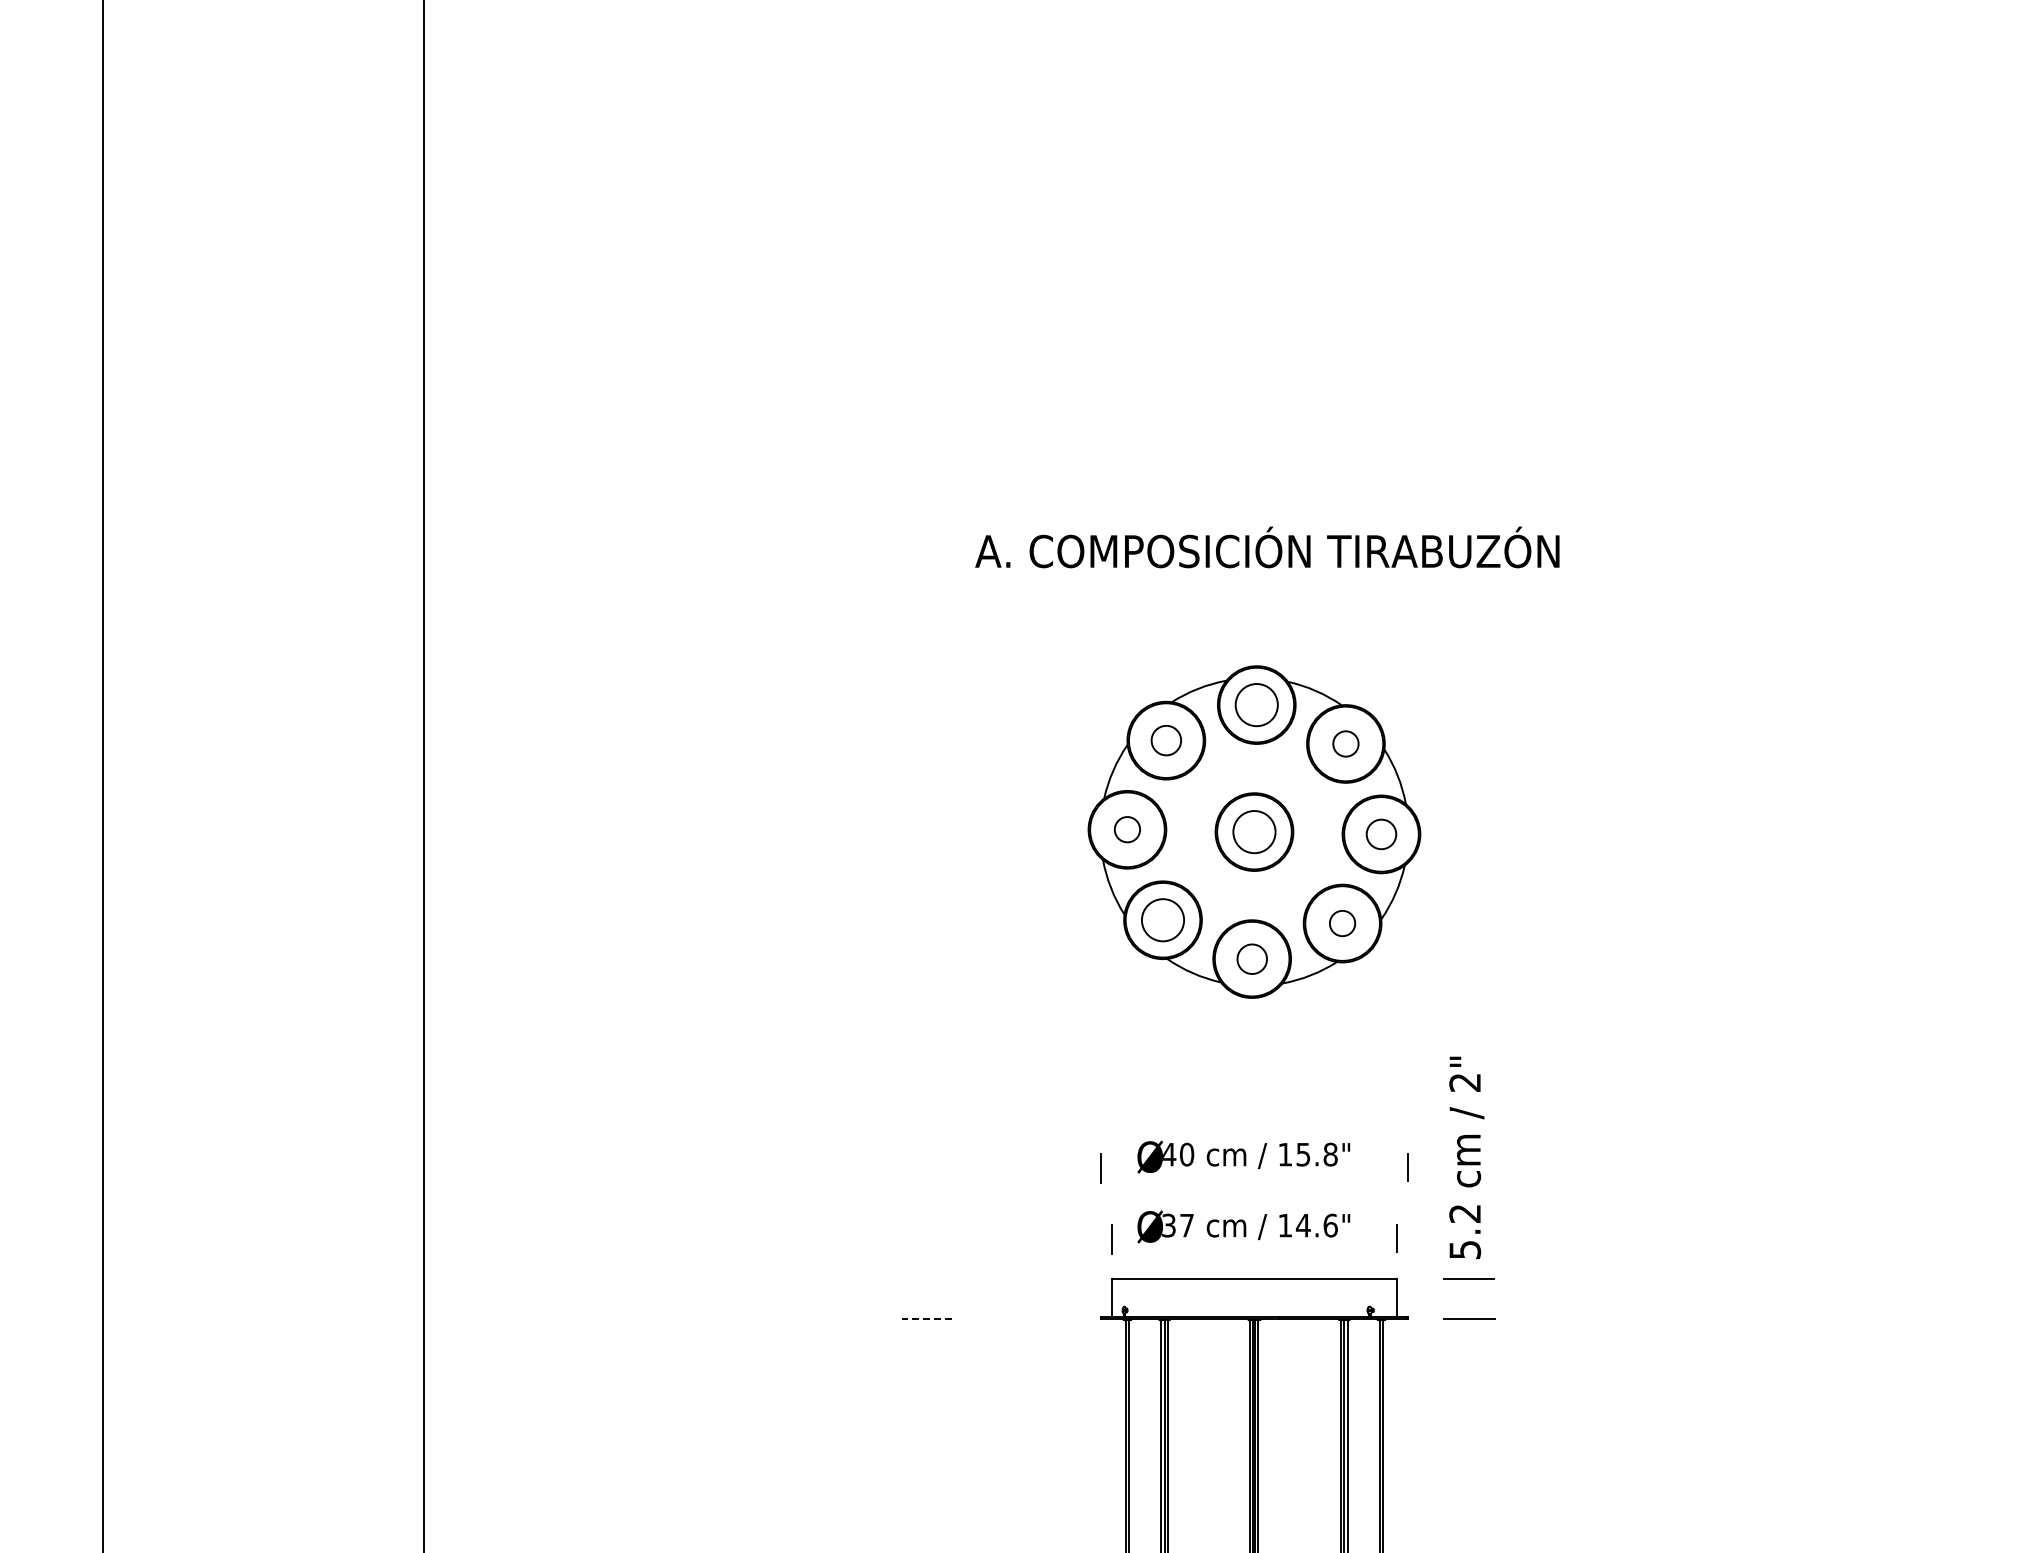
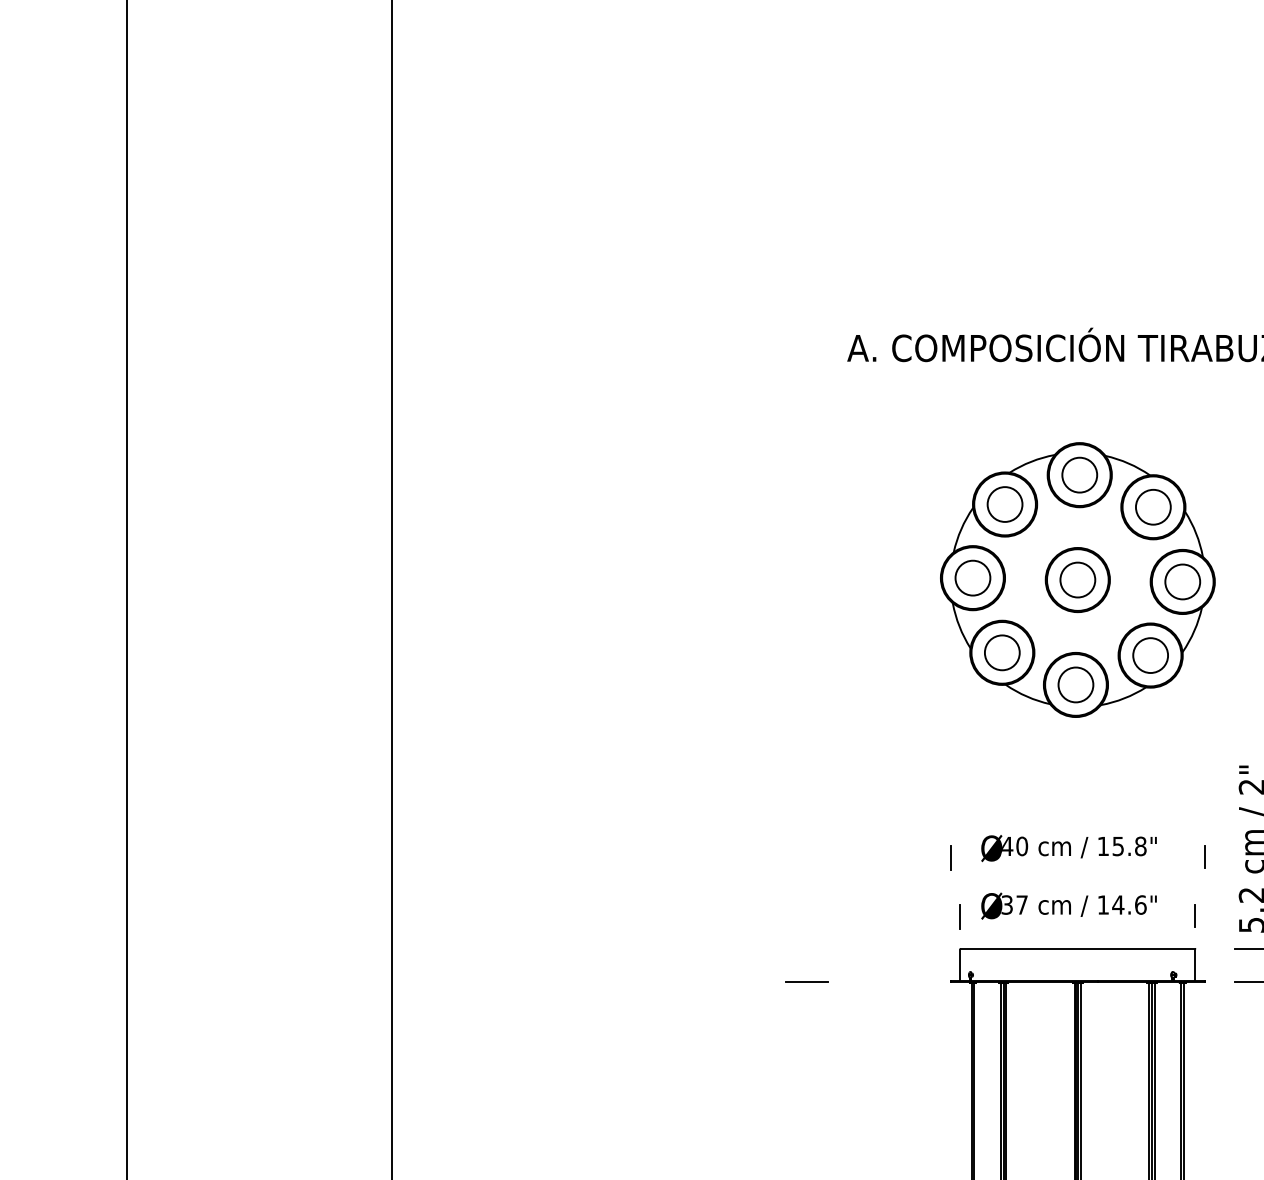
circle: (1166, 740) -> (1005, 504), size x1.43
circle: (1345, 743) -> (1153, 506), size x1.67
circle: (1127, 829) -> (972, 577), size x1.67
circle: (1381, 834) -> (1182, 582), size x1.43
circle: (1342, 923) -> (1150, 655), size x1.67
circle: (1252, 959) -> (1076, 685), size x1.43
line: (926, 1318) -> (806, 981), dashed -> solid

